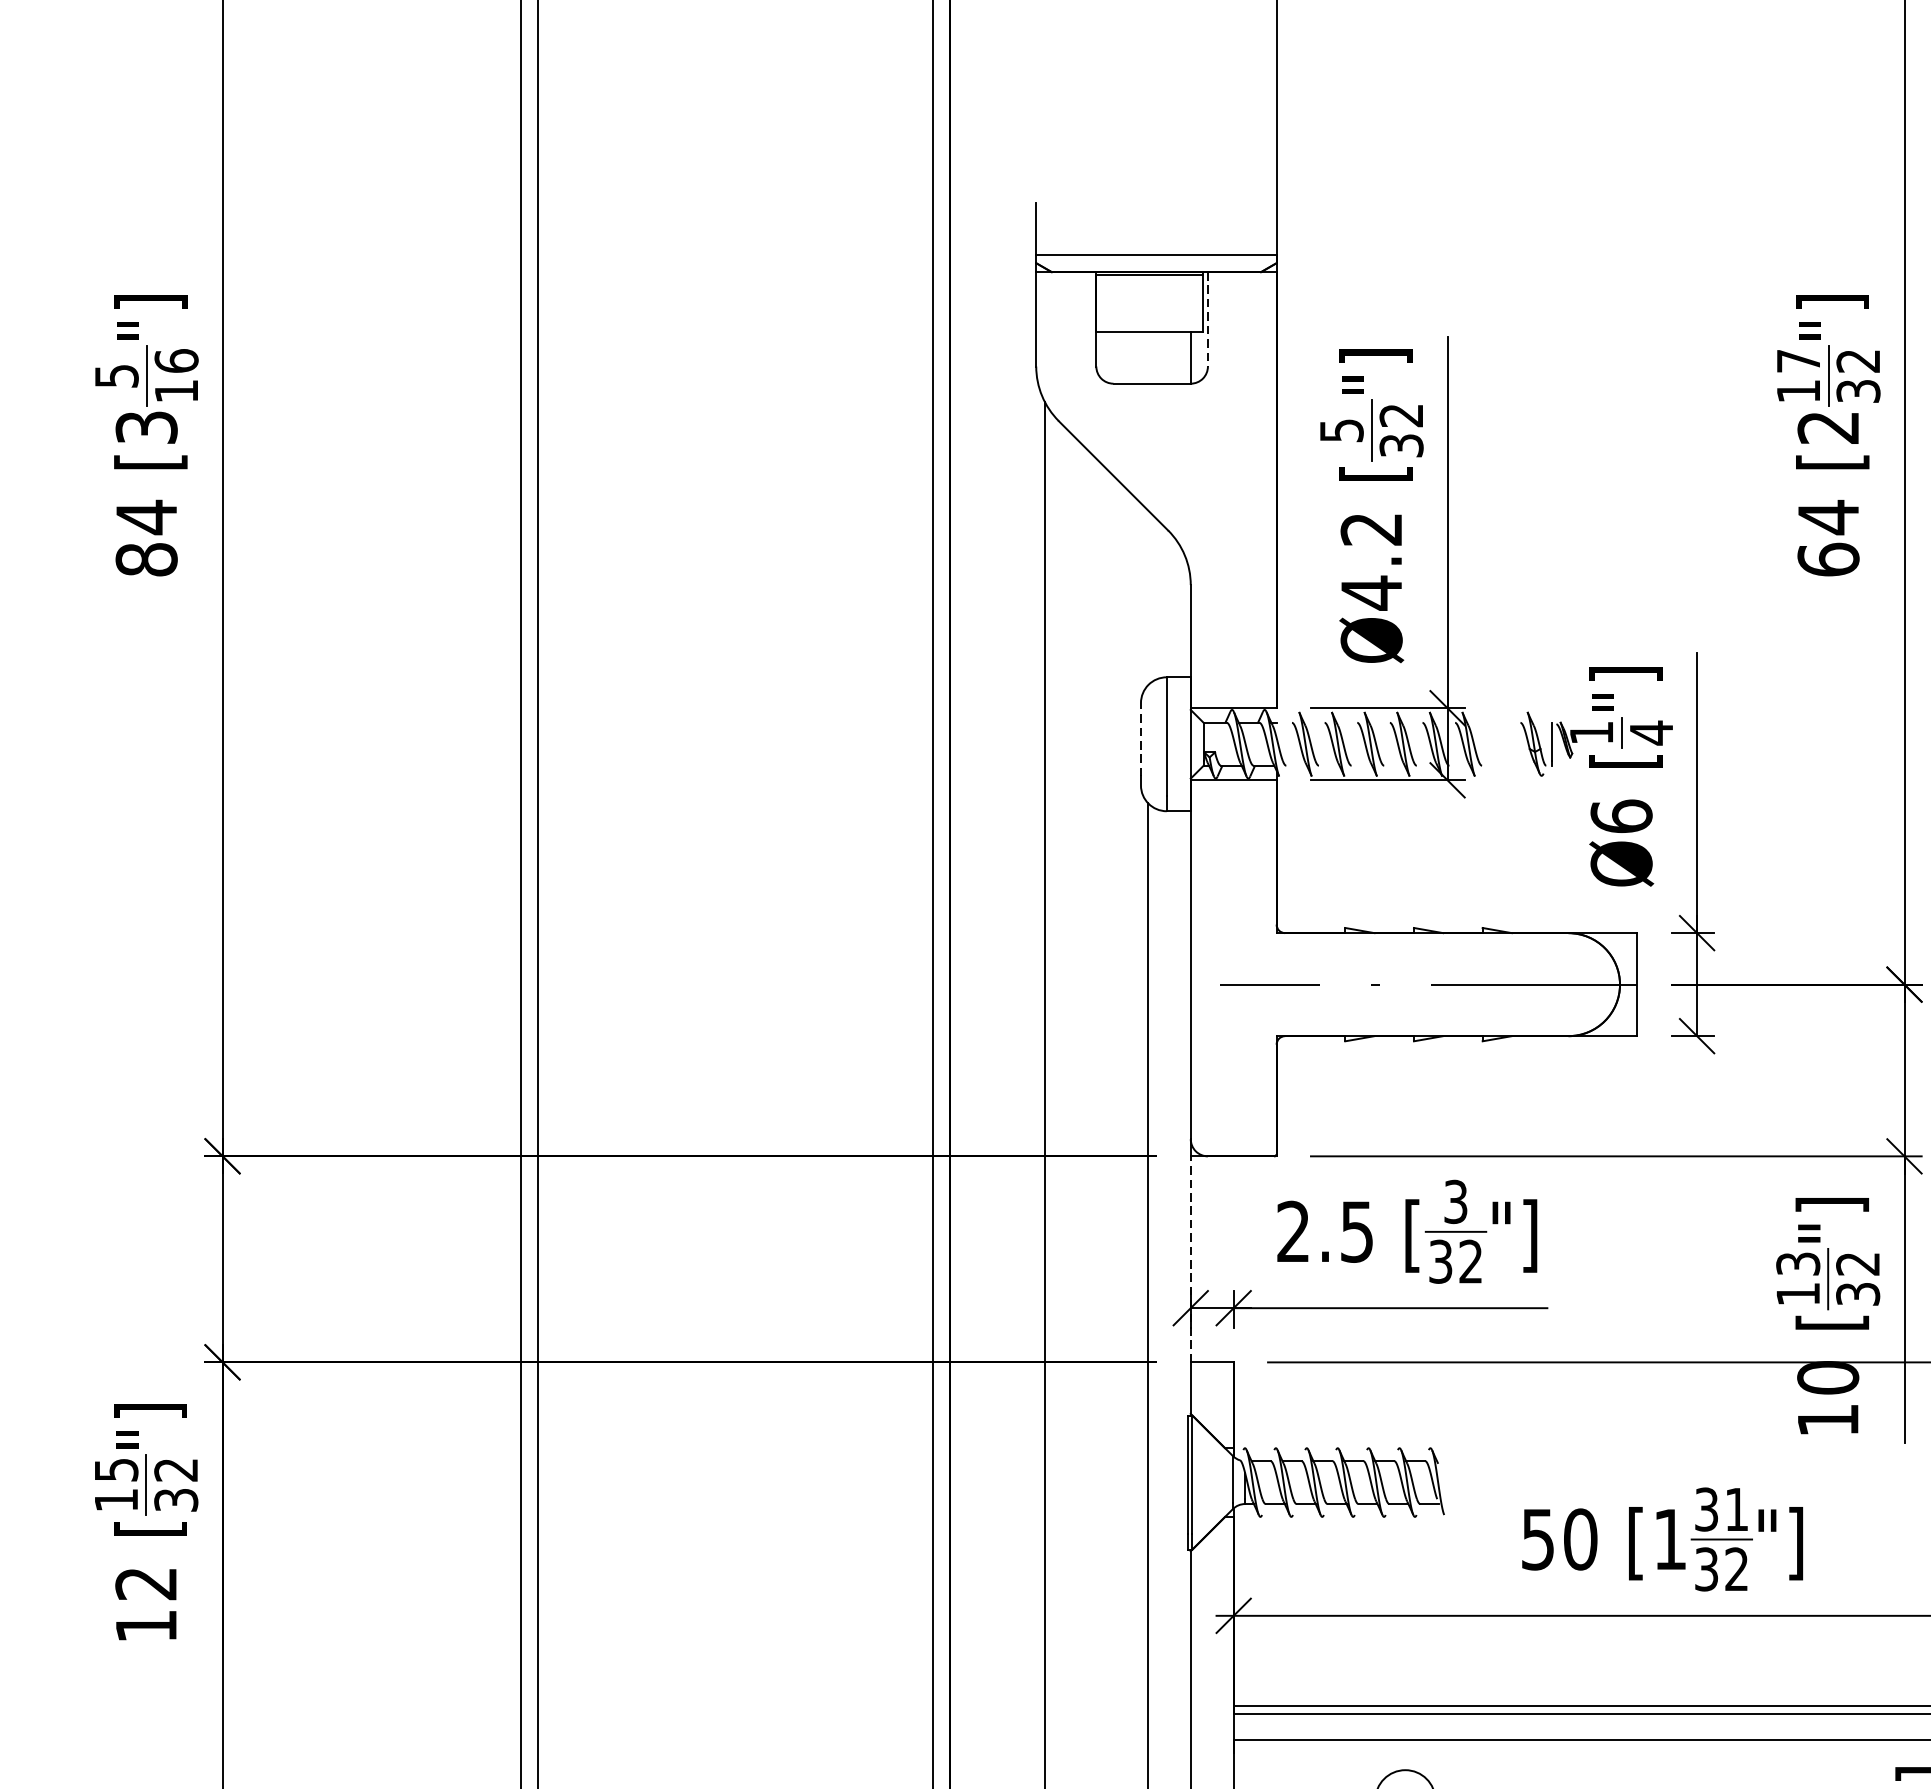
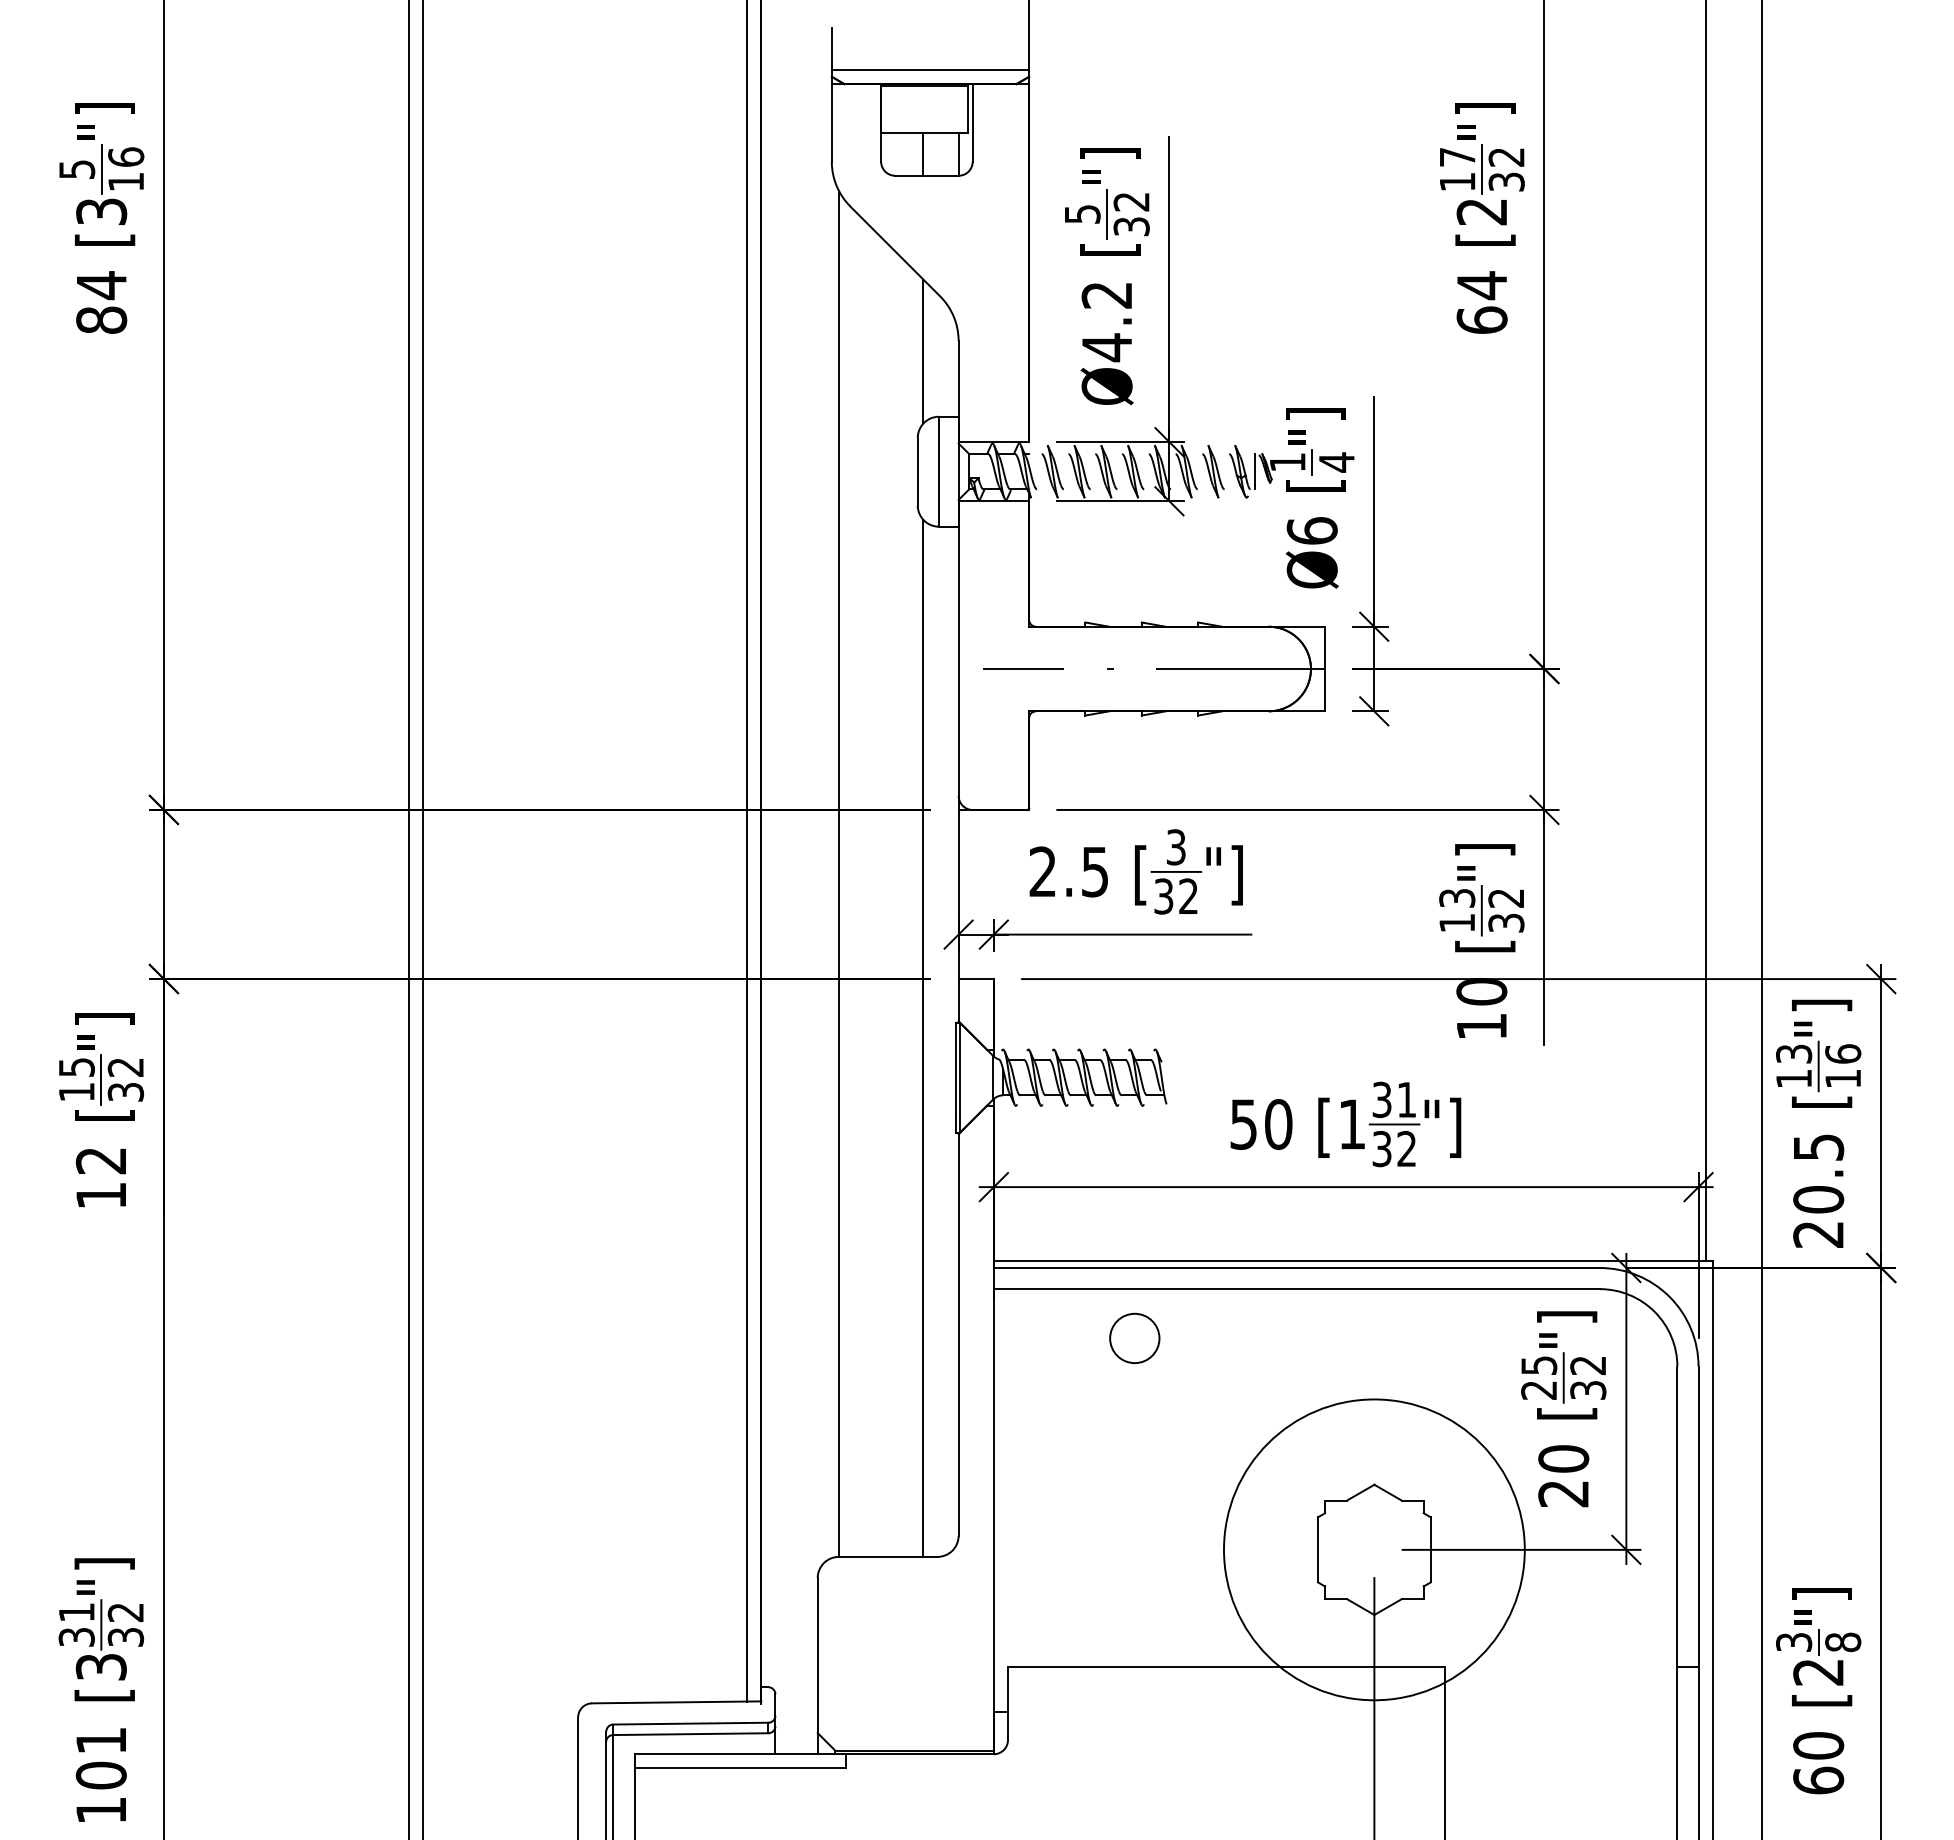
line: (1207, 318) -> (972, 122), dashed -> solid
line: (1147, 357) -> (923, 154), added
line: (1147, 597) -> (923, 351), added
line: (1140, 739) -> (917, 467), dashed -> solid
part: (1501, 743) -> (1213, 471), added
line: (1190, 1259) -> (958, 894), dashed -> solid

